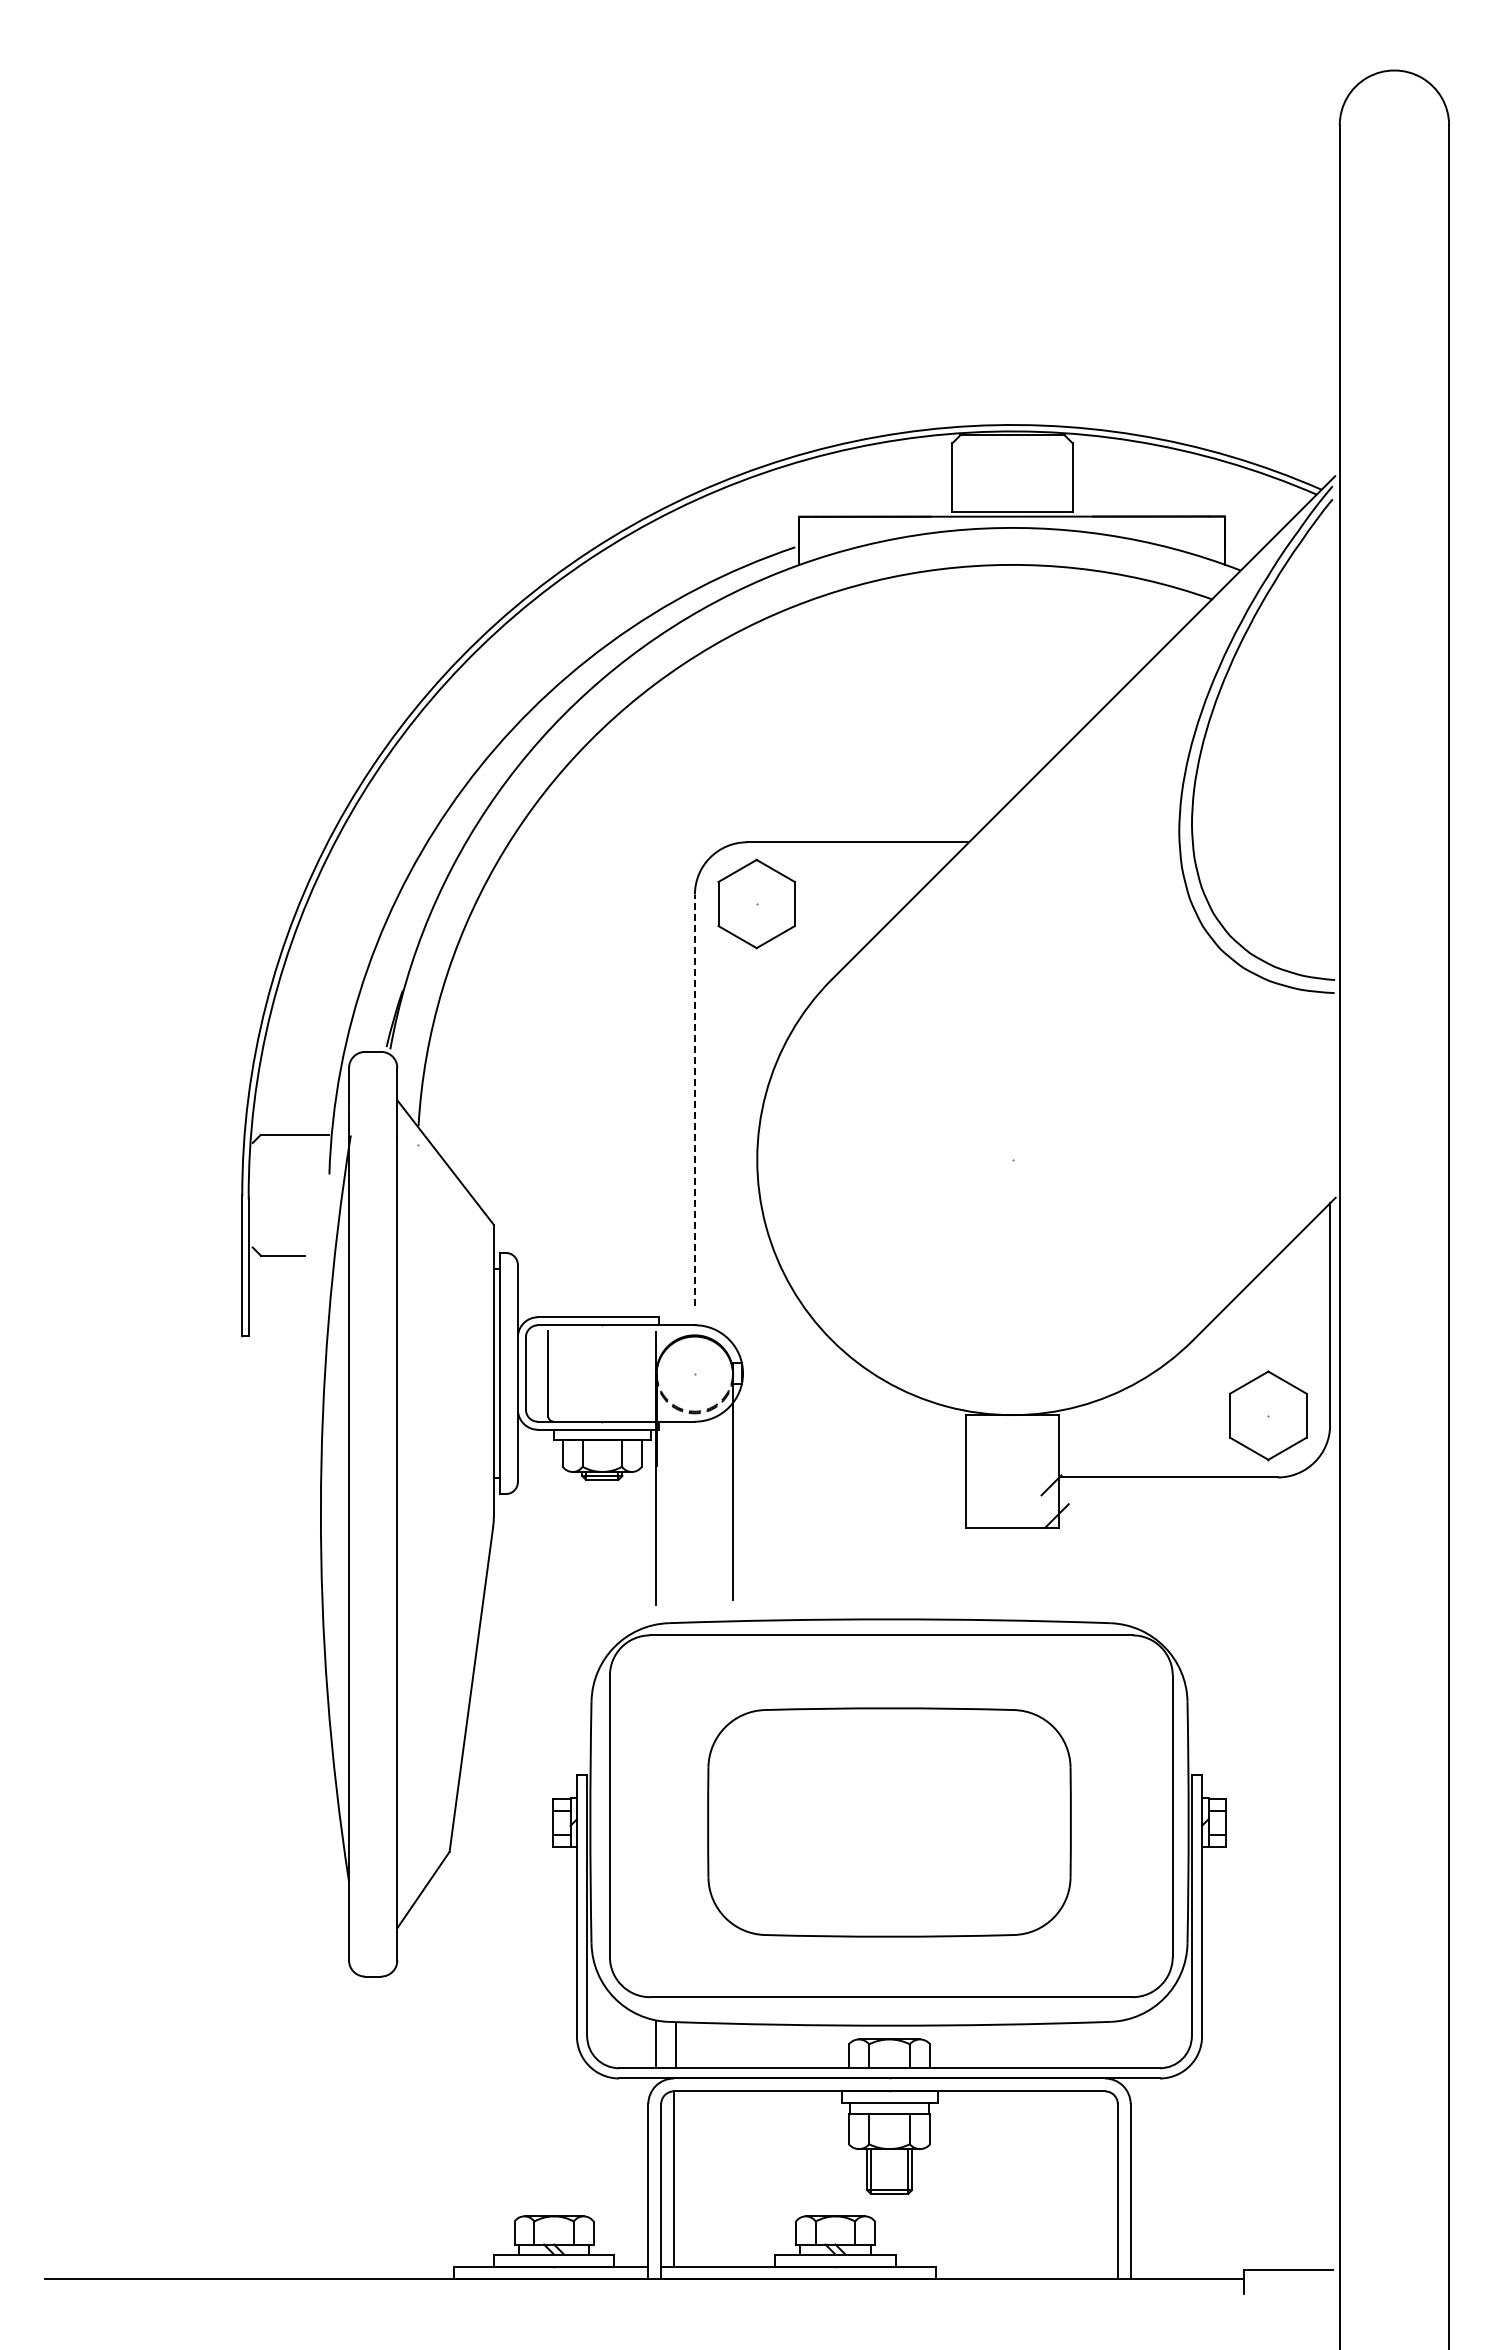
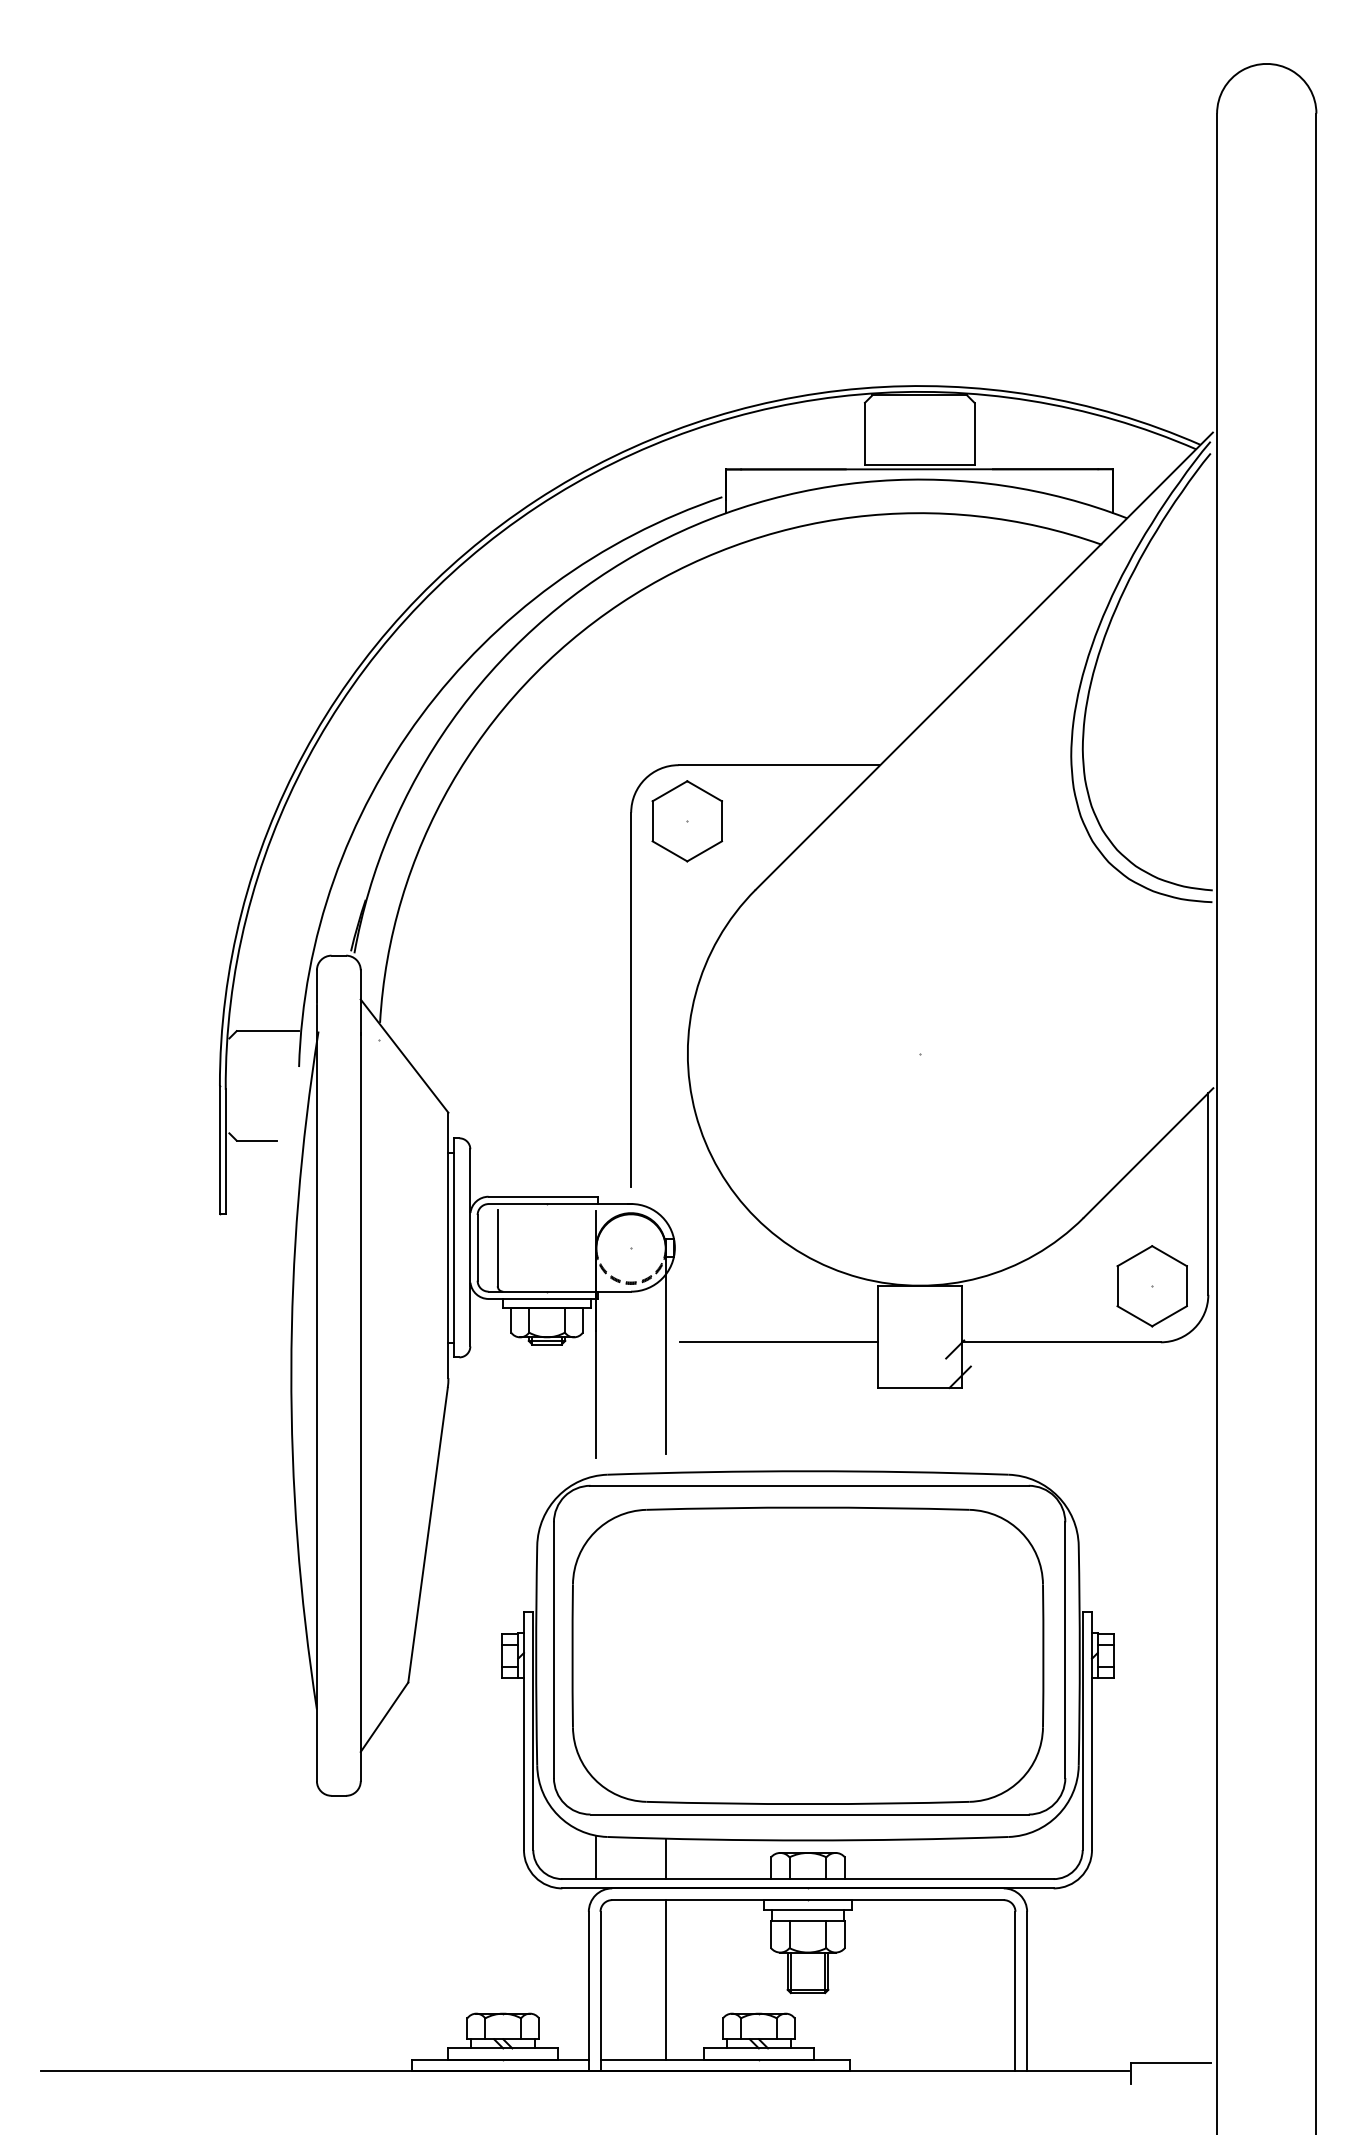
line: (694, 1100) -> (630, 999), dashed -> solid
line: (857, 1477) -> (778, 1342), added
part: (889, 1822) -> (807, 1655), size x1.43
line: (676, 2045) -> (666, 1858), moved
line: (674, 2179) -> (666, 1980), moved

